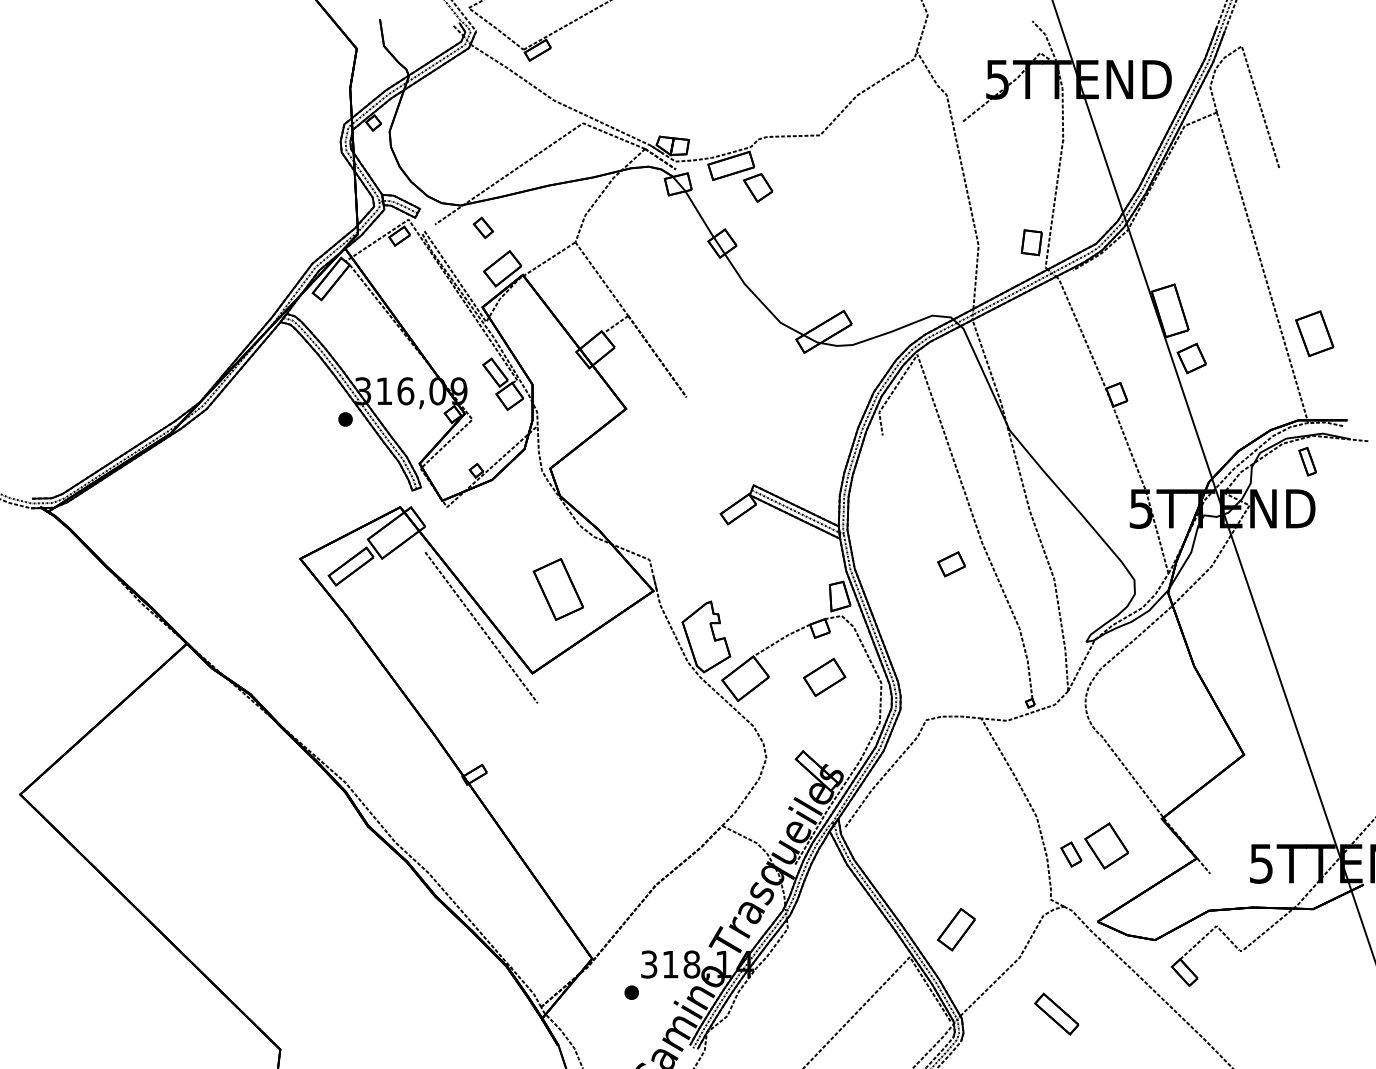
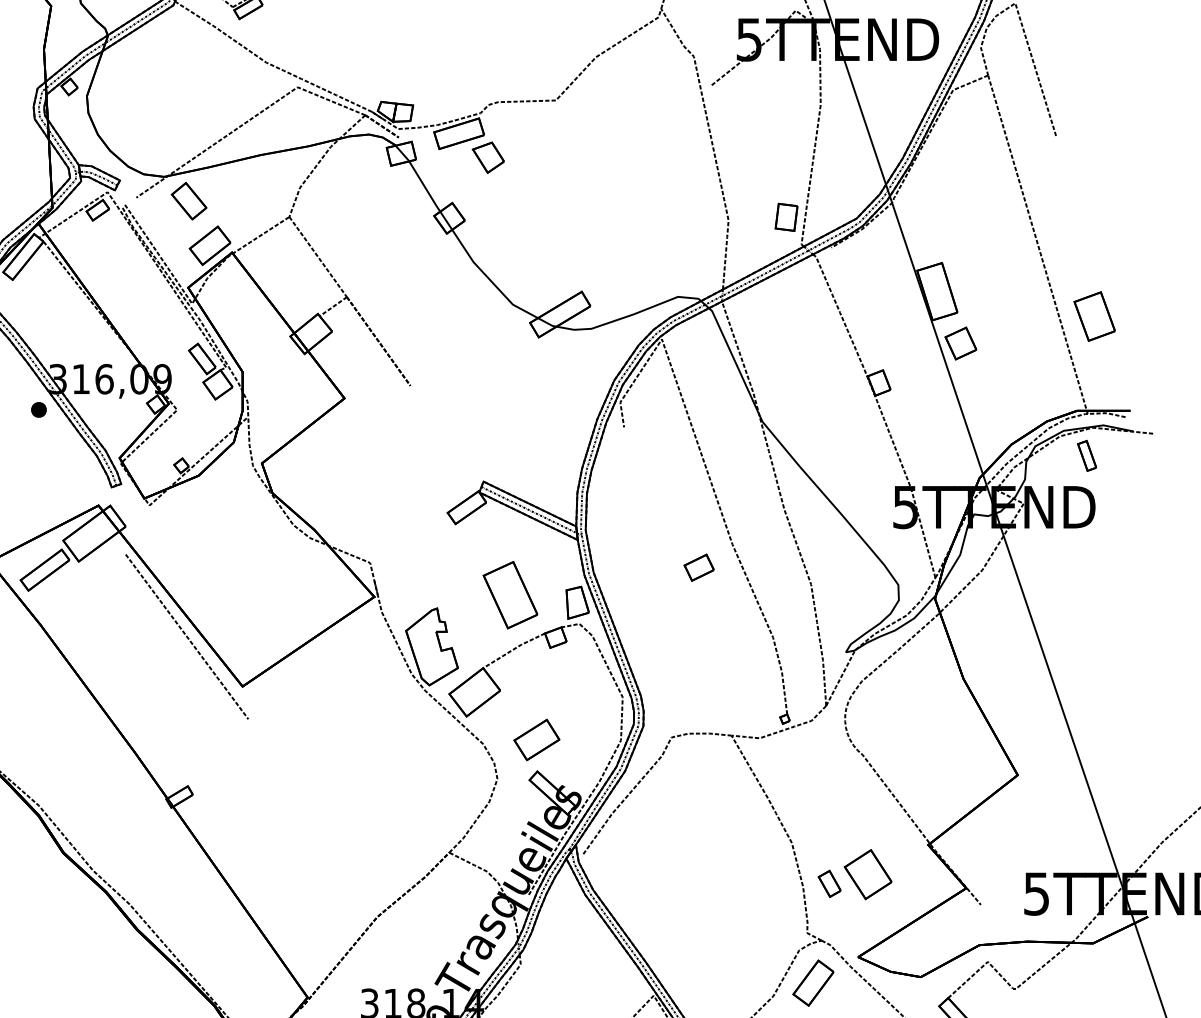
part: (483, 227) -> (189, 200), size x1.67
part: (557, 589) -> (509, 595), moved
part: (824, 676) -> (536, 738), moved
part: (956, 929) -> (813, 982), moved

